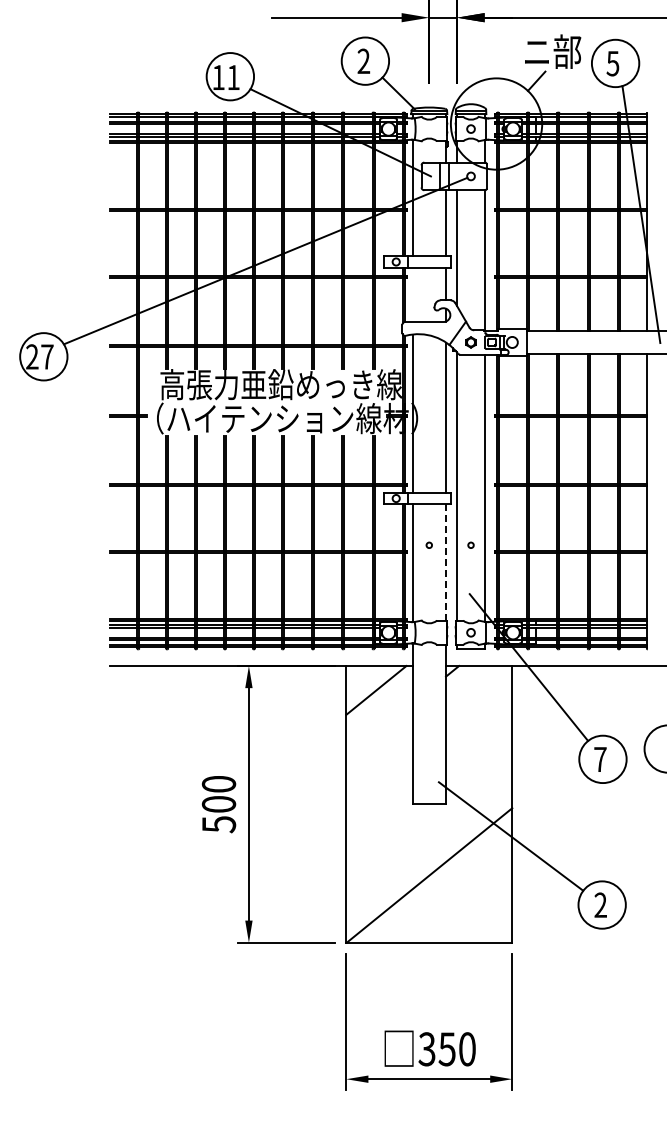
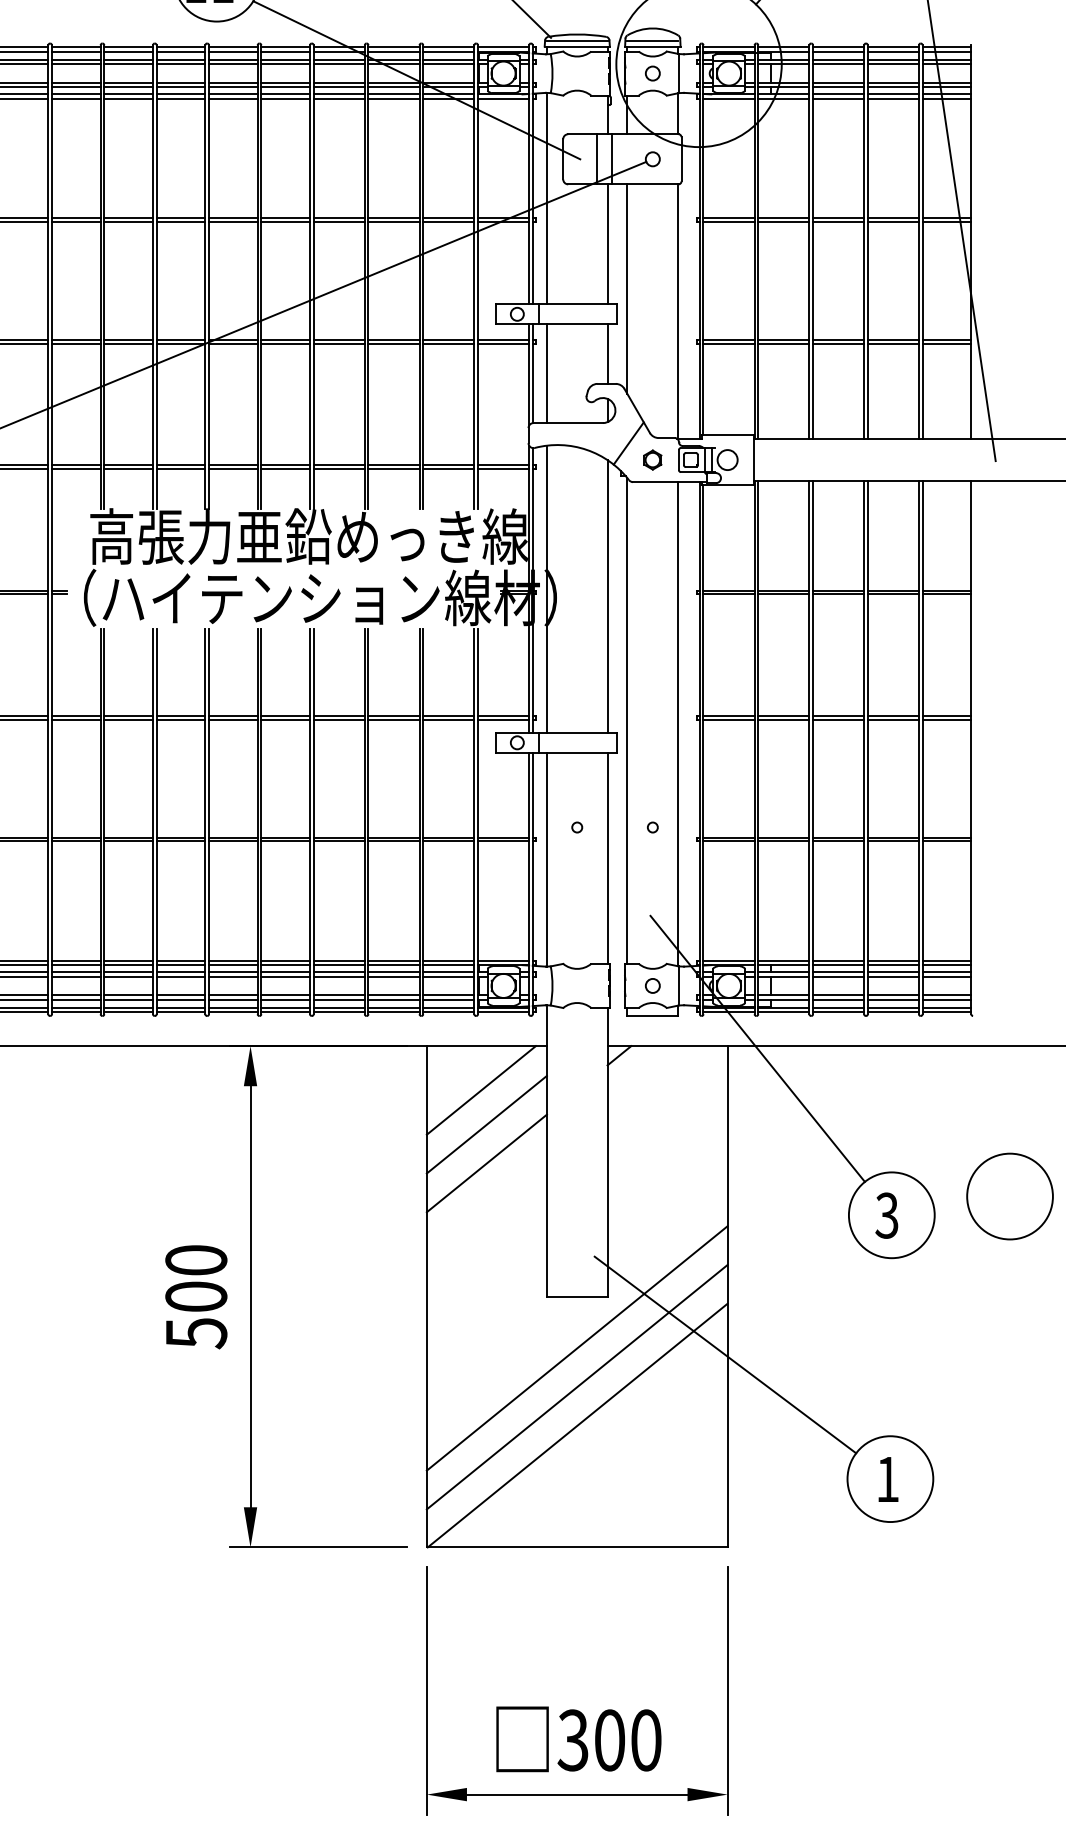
line: (412, 294) -> (546, 373), added
line: (446, 562) -> (608, 858), dashed -> solid
line: (379, 709) -> (487, 1124), added
line: (379, 730) -> (487, 1162), added
text: (600, 759) -> (887, 1215), 7 -> 3
line: (429, 832) -> (577, 1347), added
line: (429, 853) -> (577, 1385), added
text: (600, 904) -> (887, 1478), 2 -> 1
text: (446, 1049) -> (608, 1740), 350 -> 300

